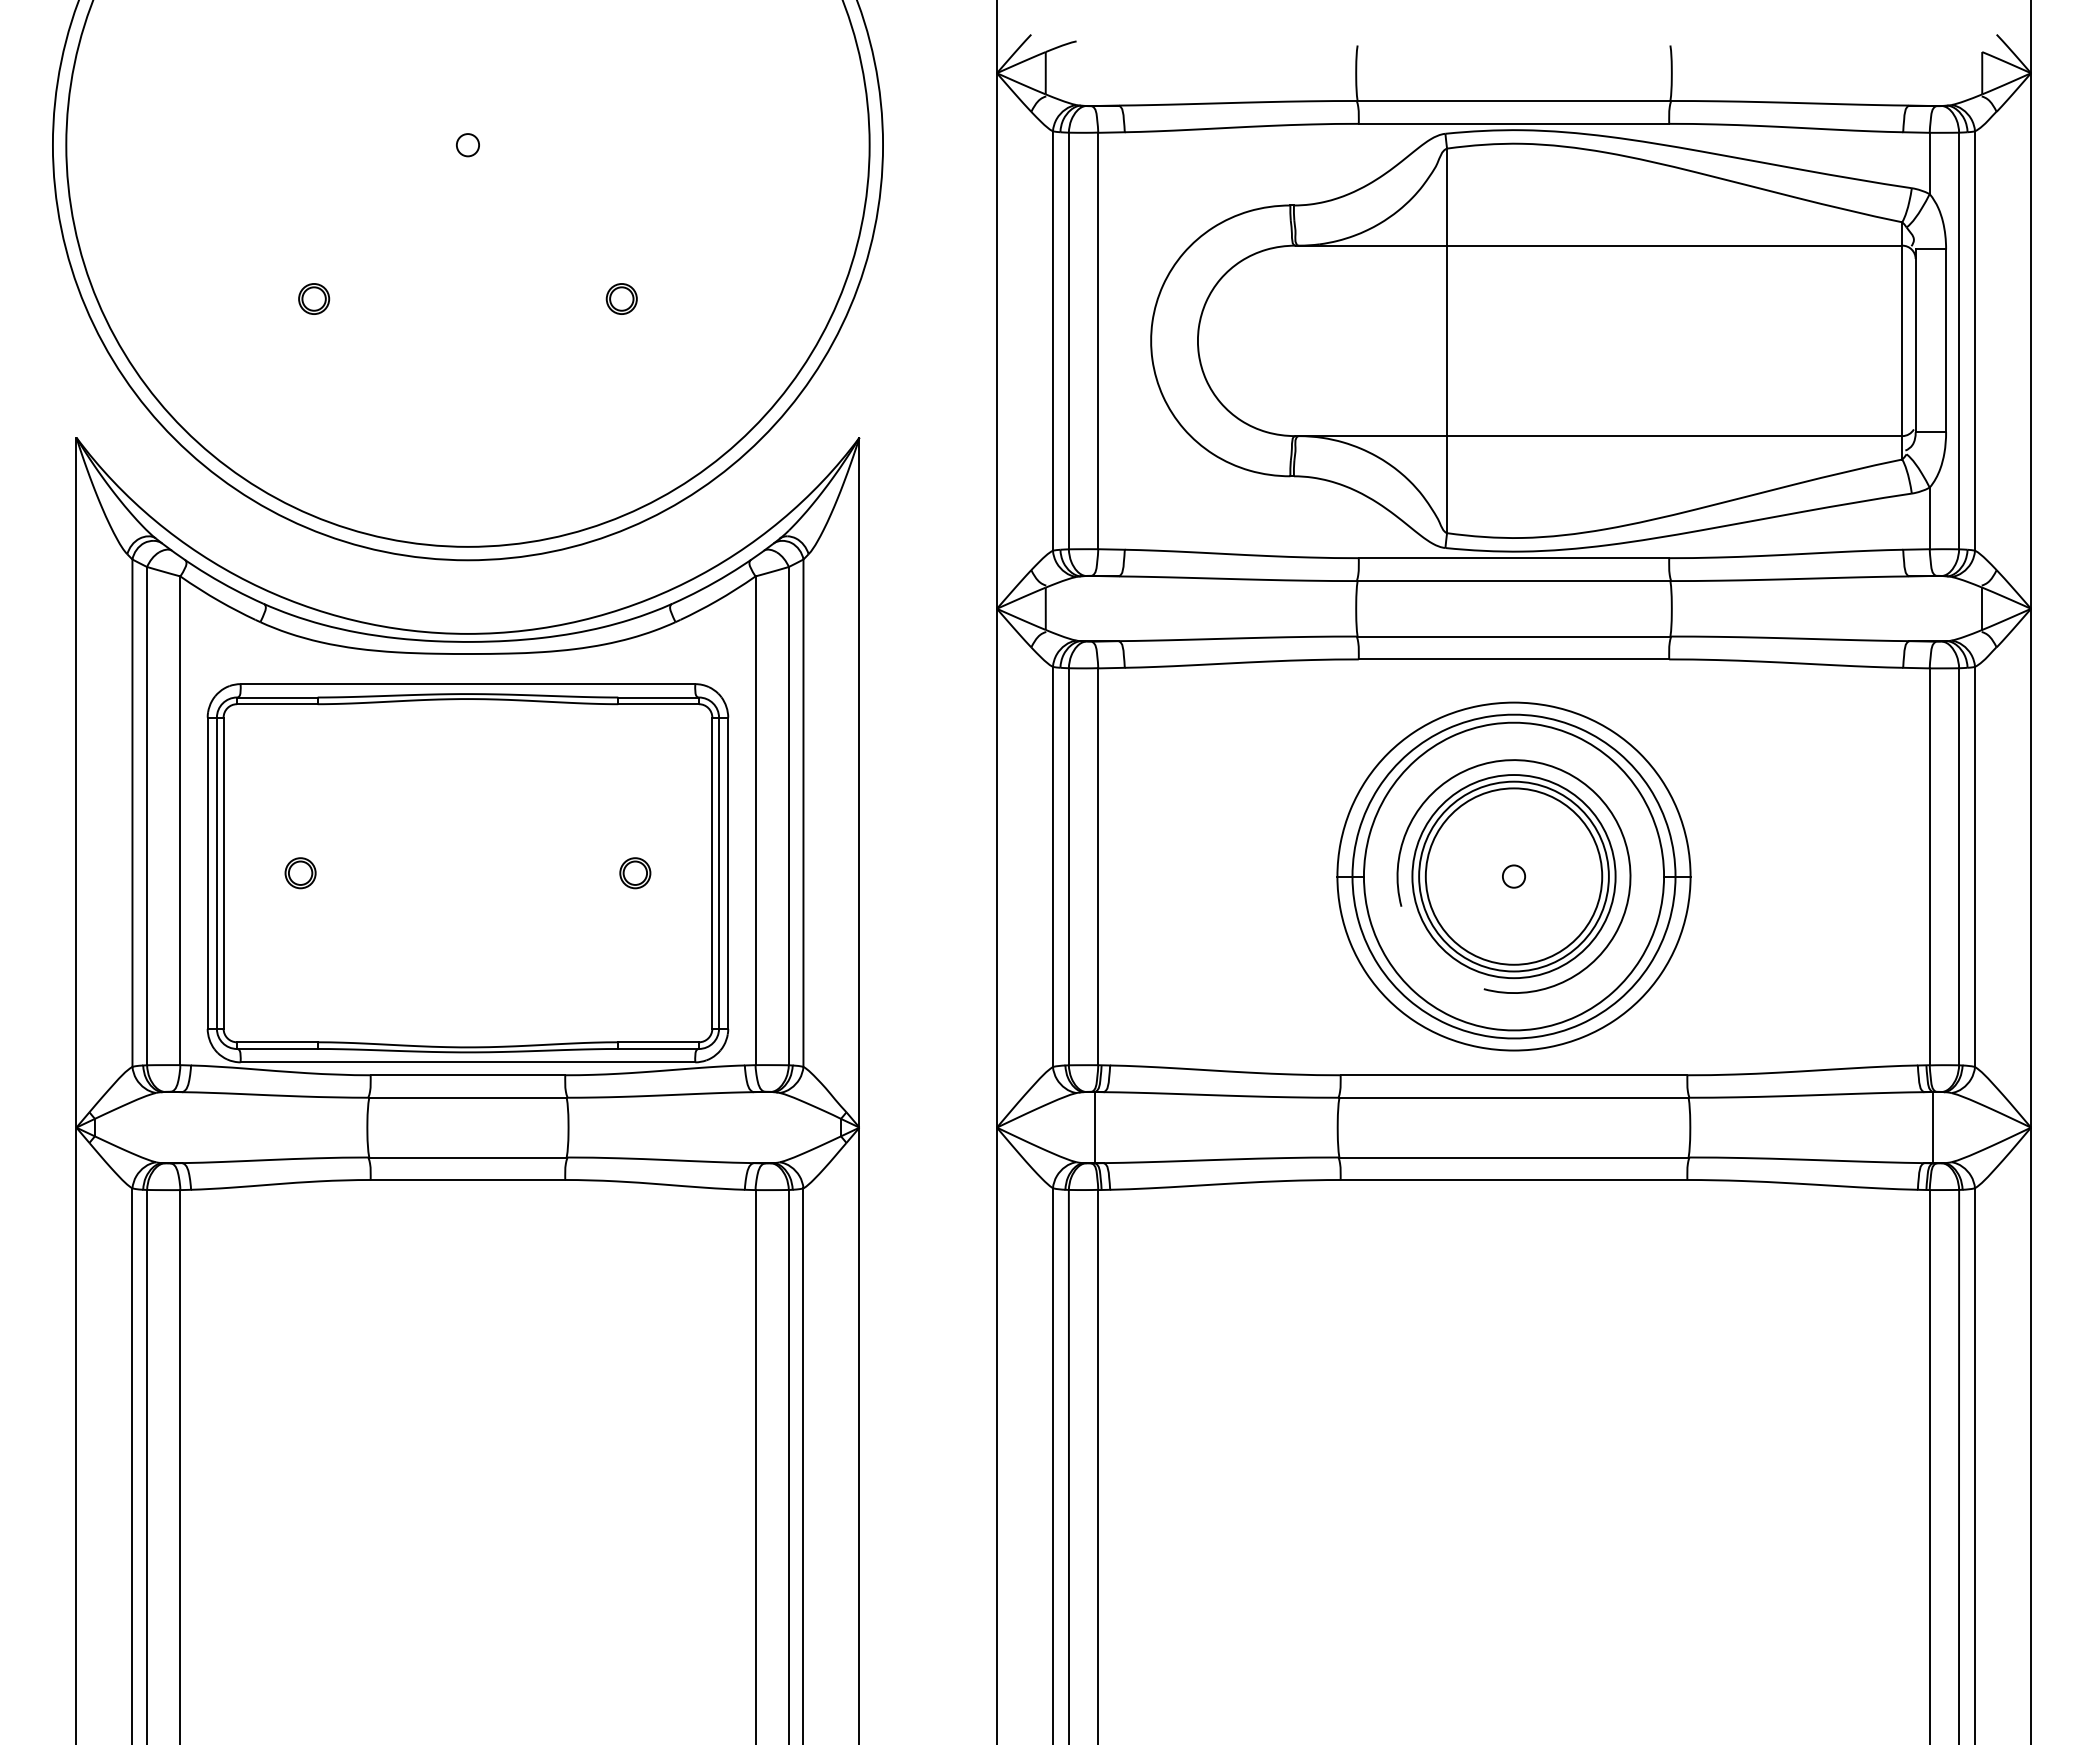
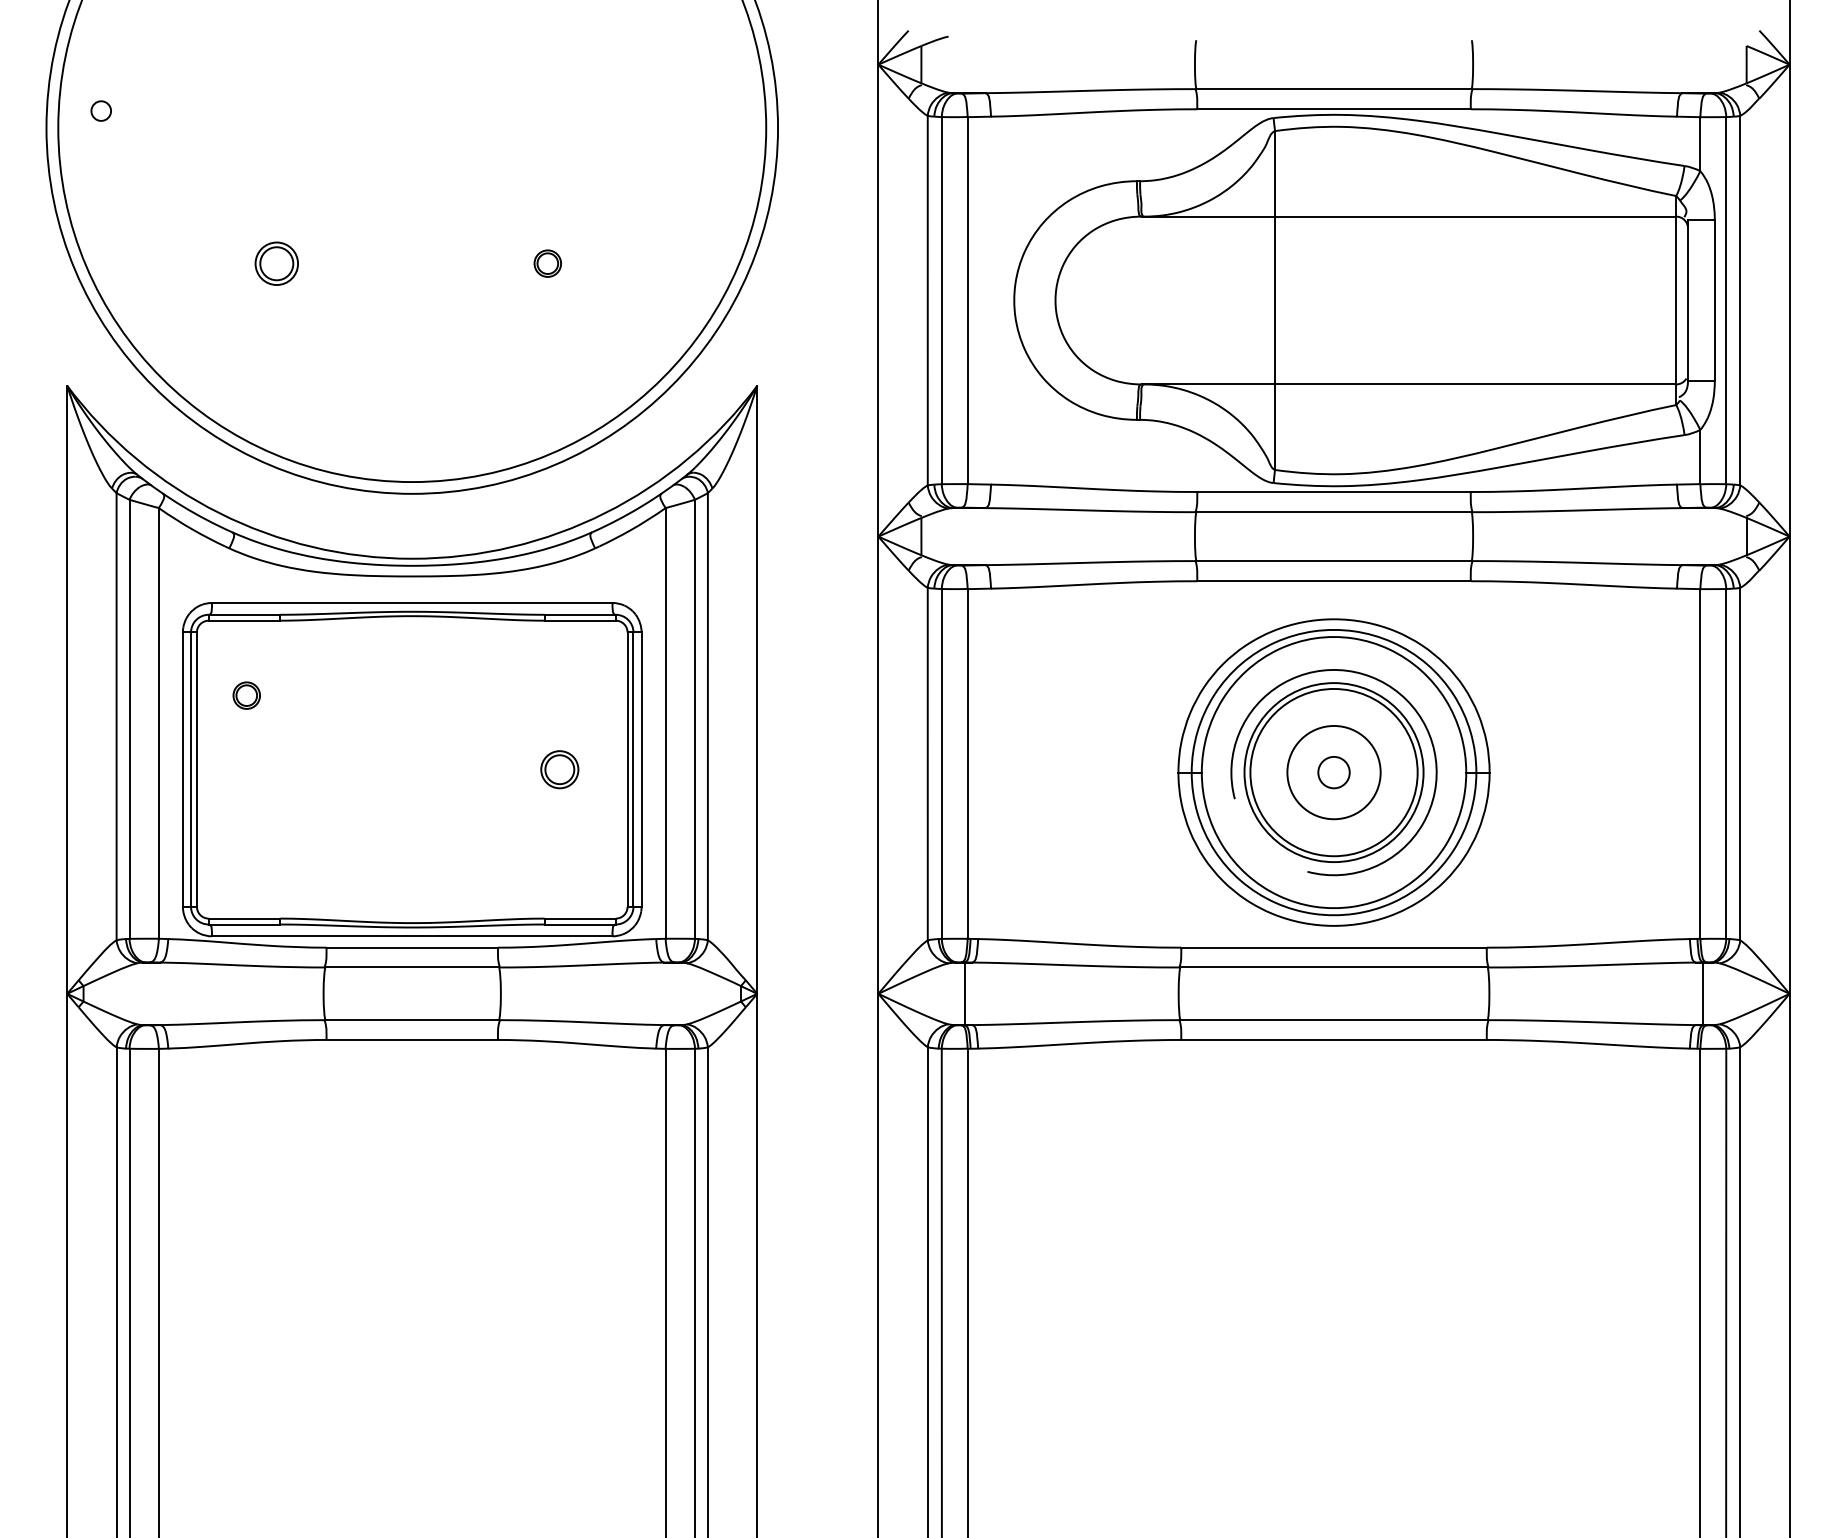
circle: (467, 144) -> (100, 110), moved
part: (313, 298) -> (276, 263), size x1.6
part: (300, 873) -> (246, 695), moved
part: (635, 873) -> (559, 769), size x1.4
circle: (1513, 876) -> (1333, 772), size x0.6
circle: (1513, 876) -> (1333, 772), size x1.6

